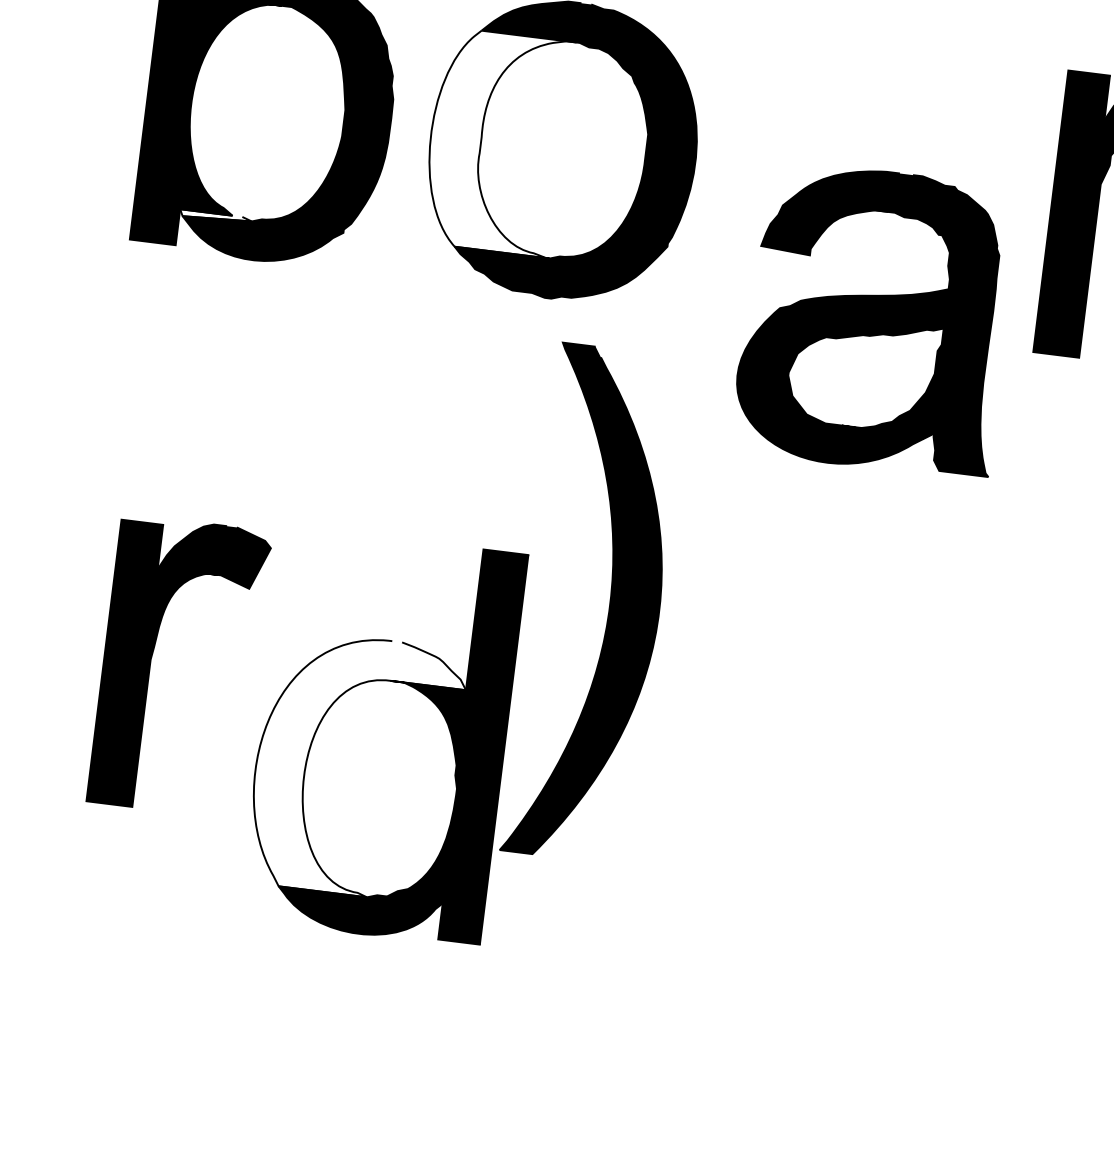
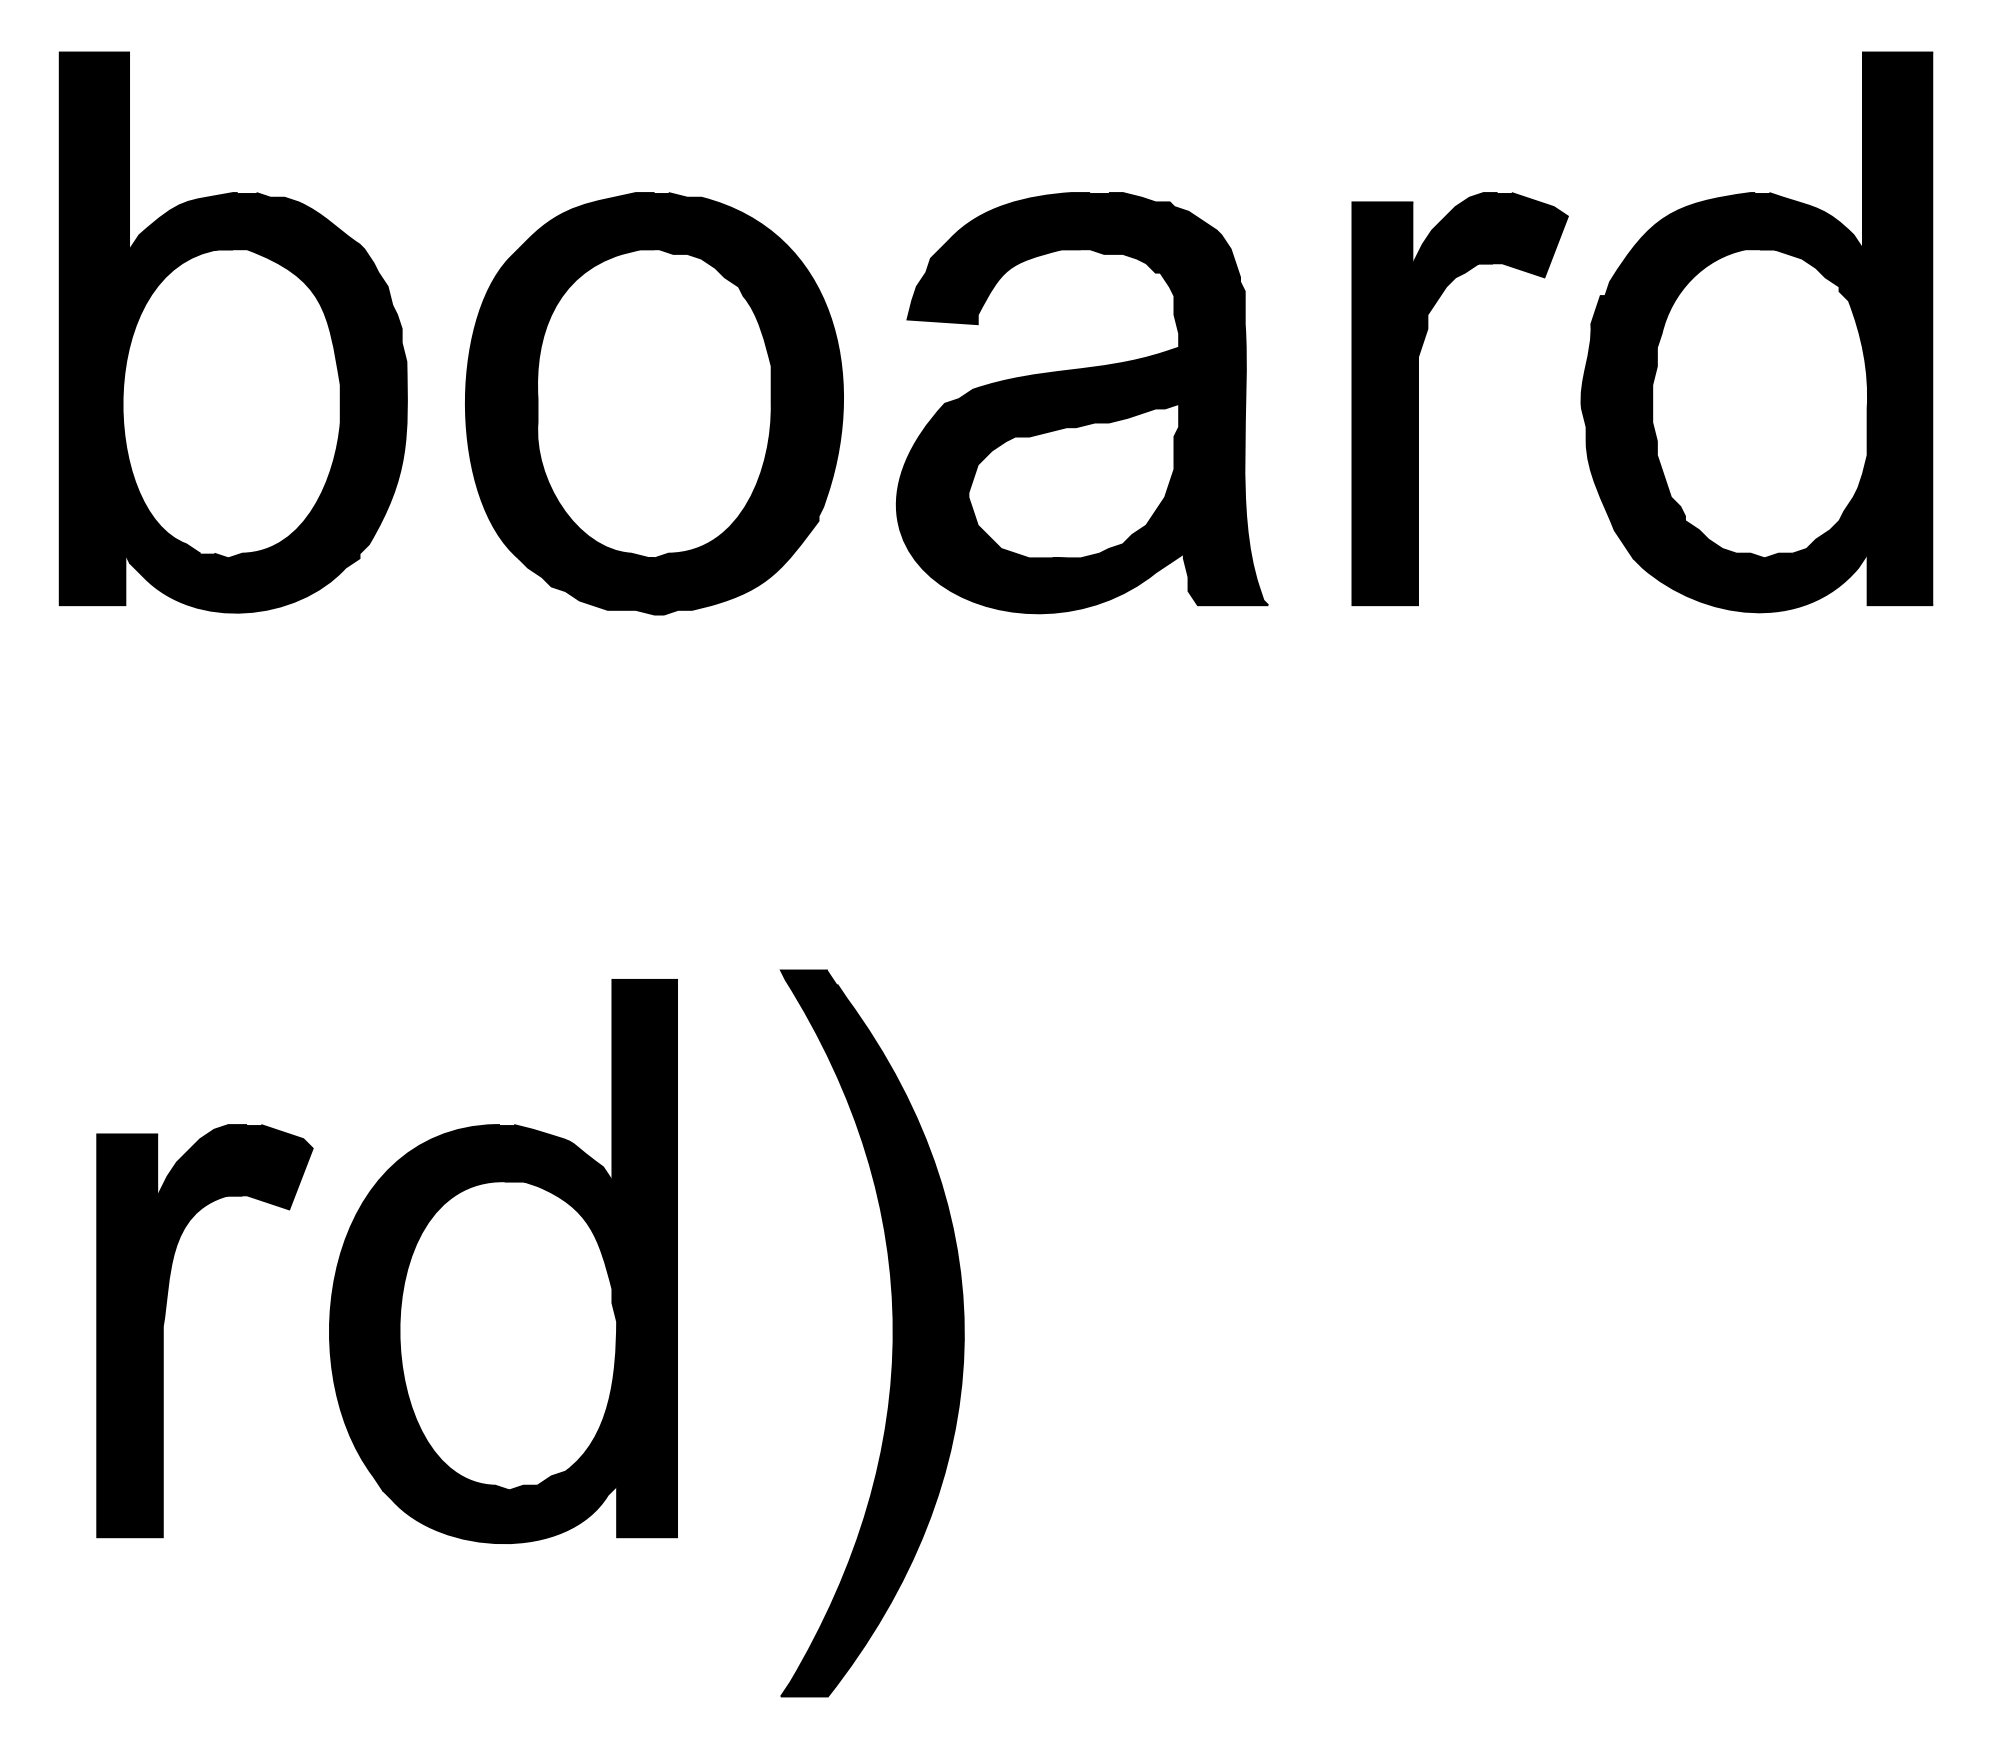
fill: (496, 142) -> (559, 403), added
fill: (215, 217) -> (176, 558), added
part: (875, 319) -> (1081, 403), moved
part: (609, 606) -> (892, 1333), moved
part: (152, 657) -> (164, 1323), moved
fill: (355, 766) -> (470, 1307), added

